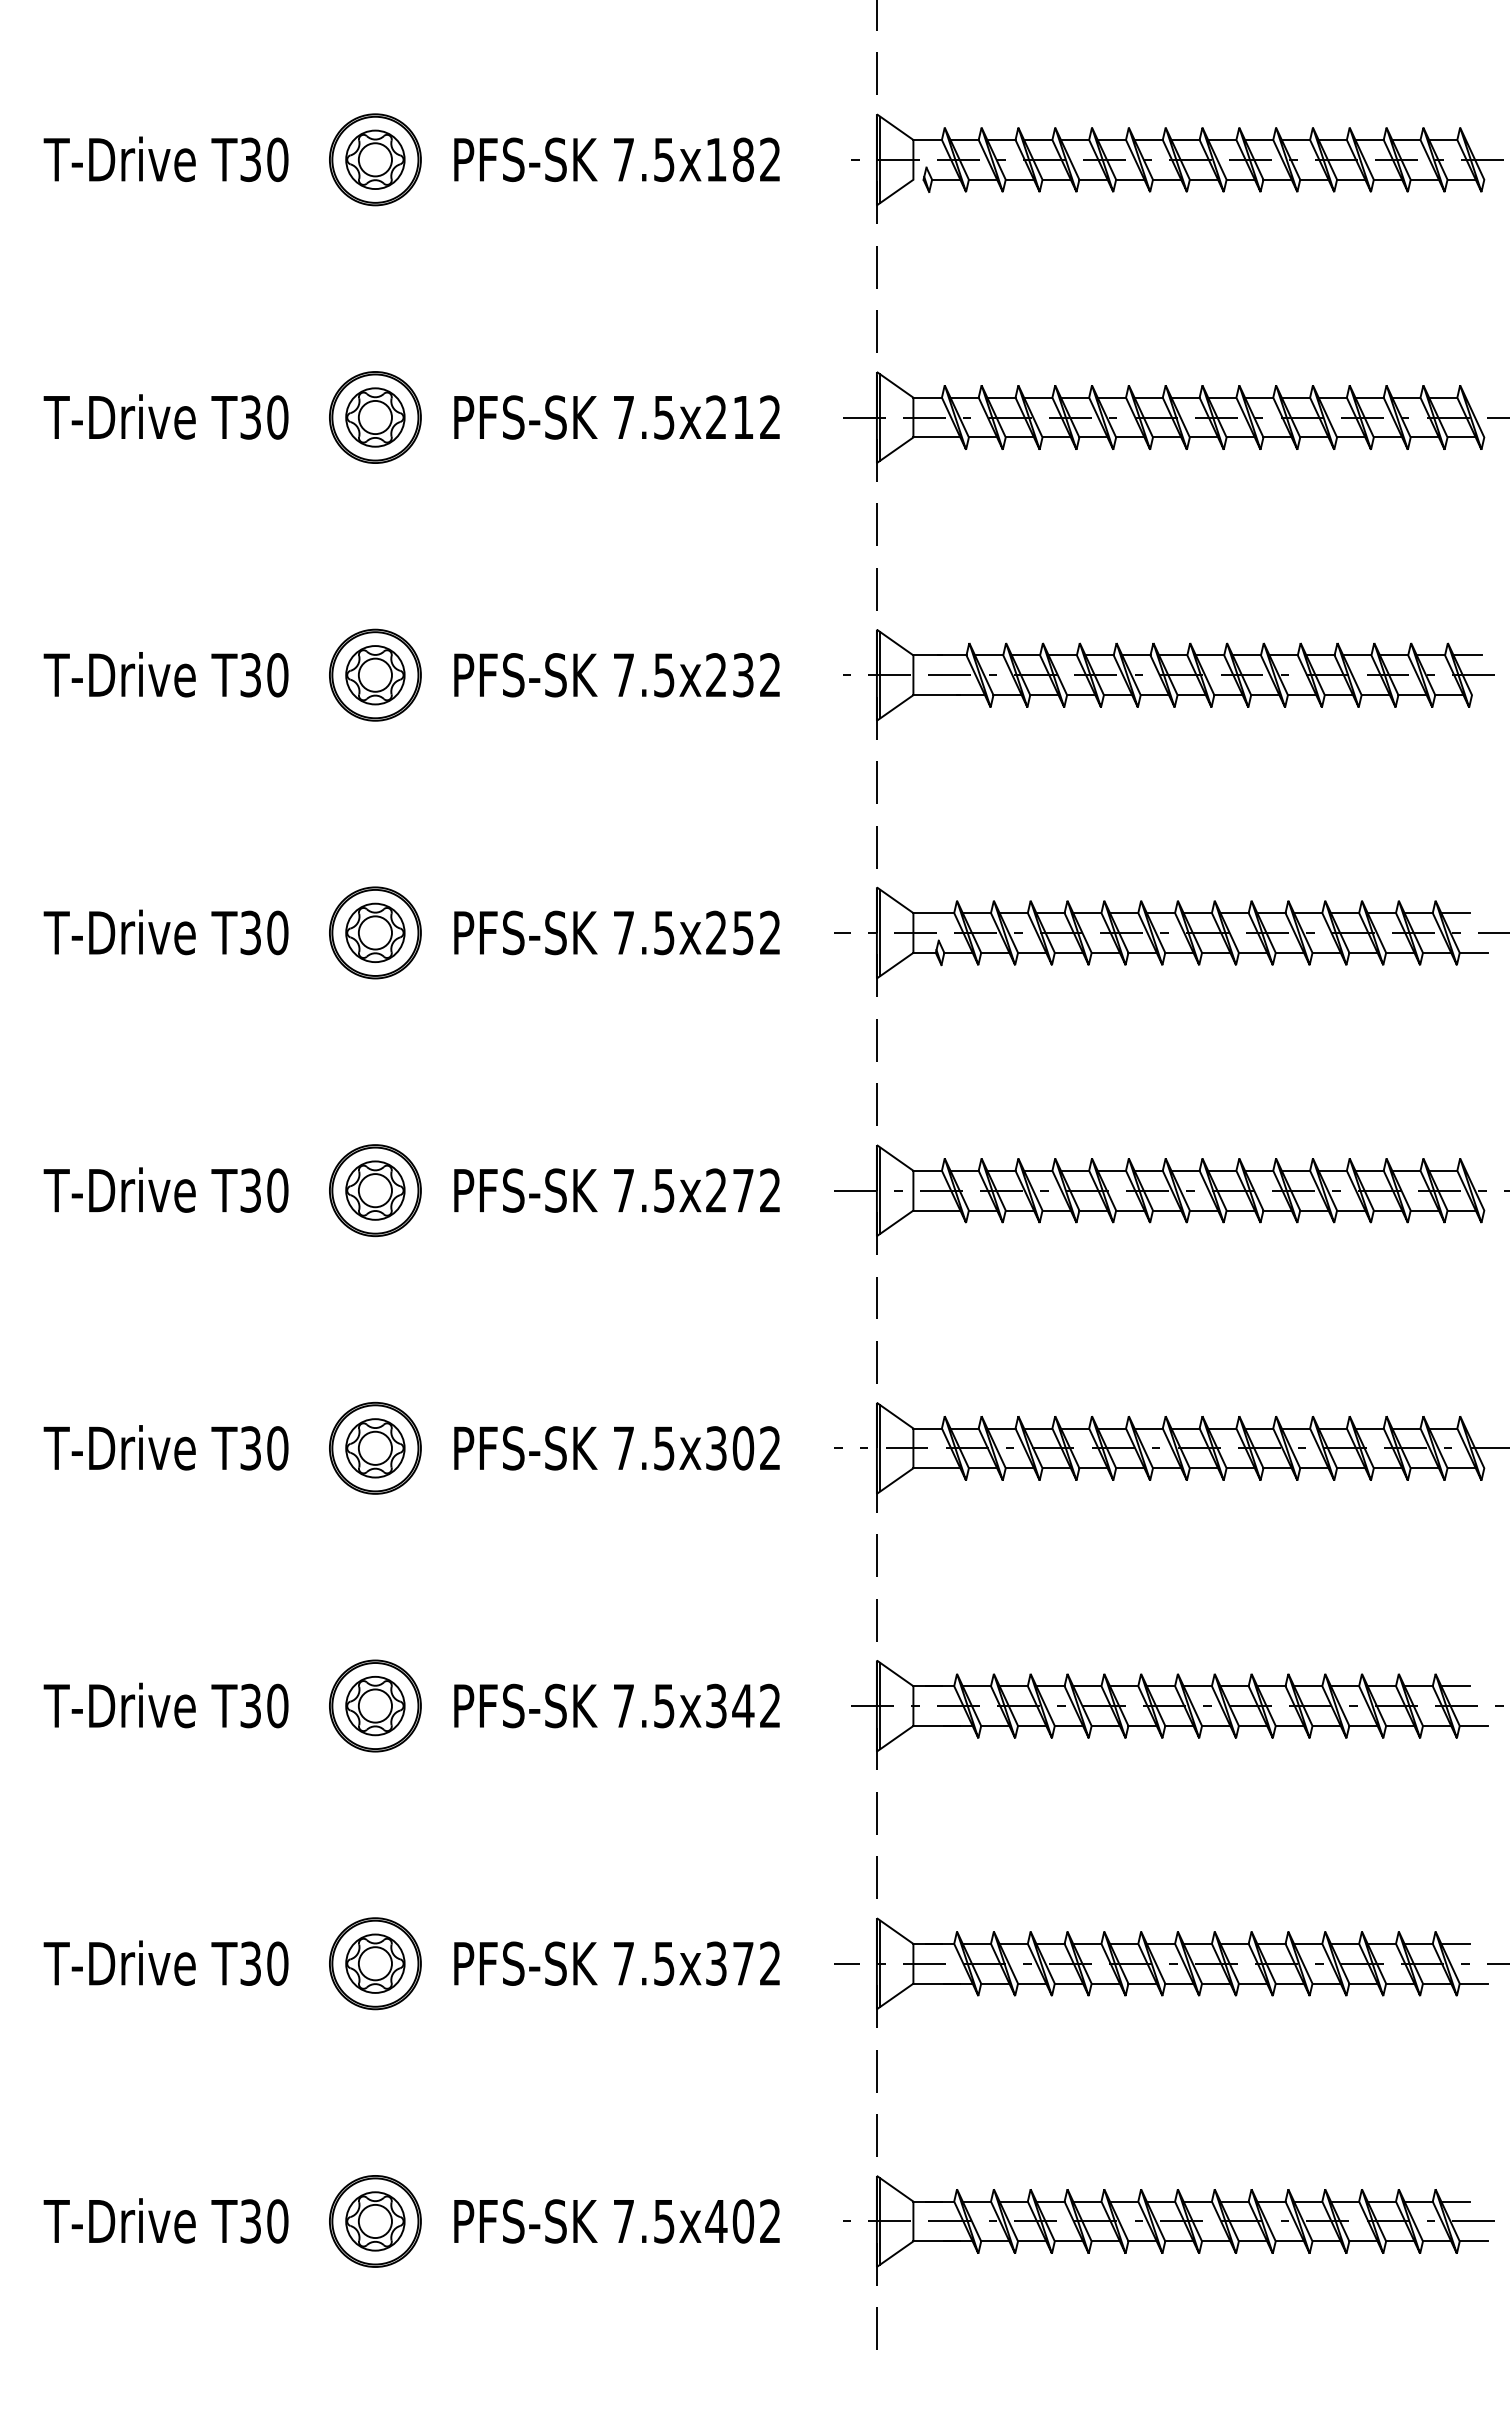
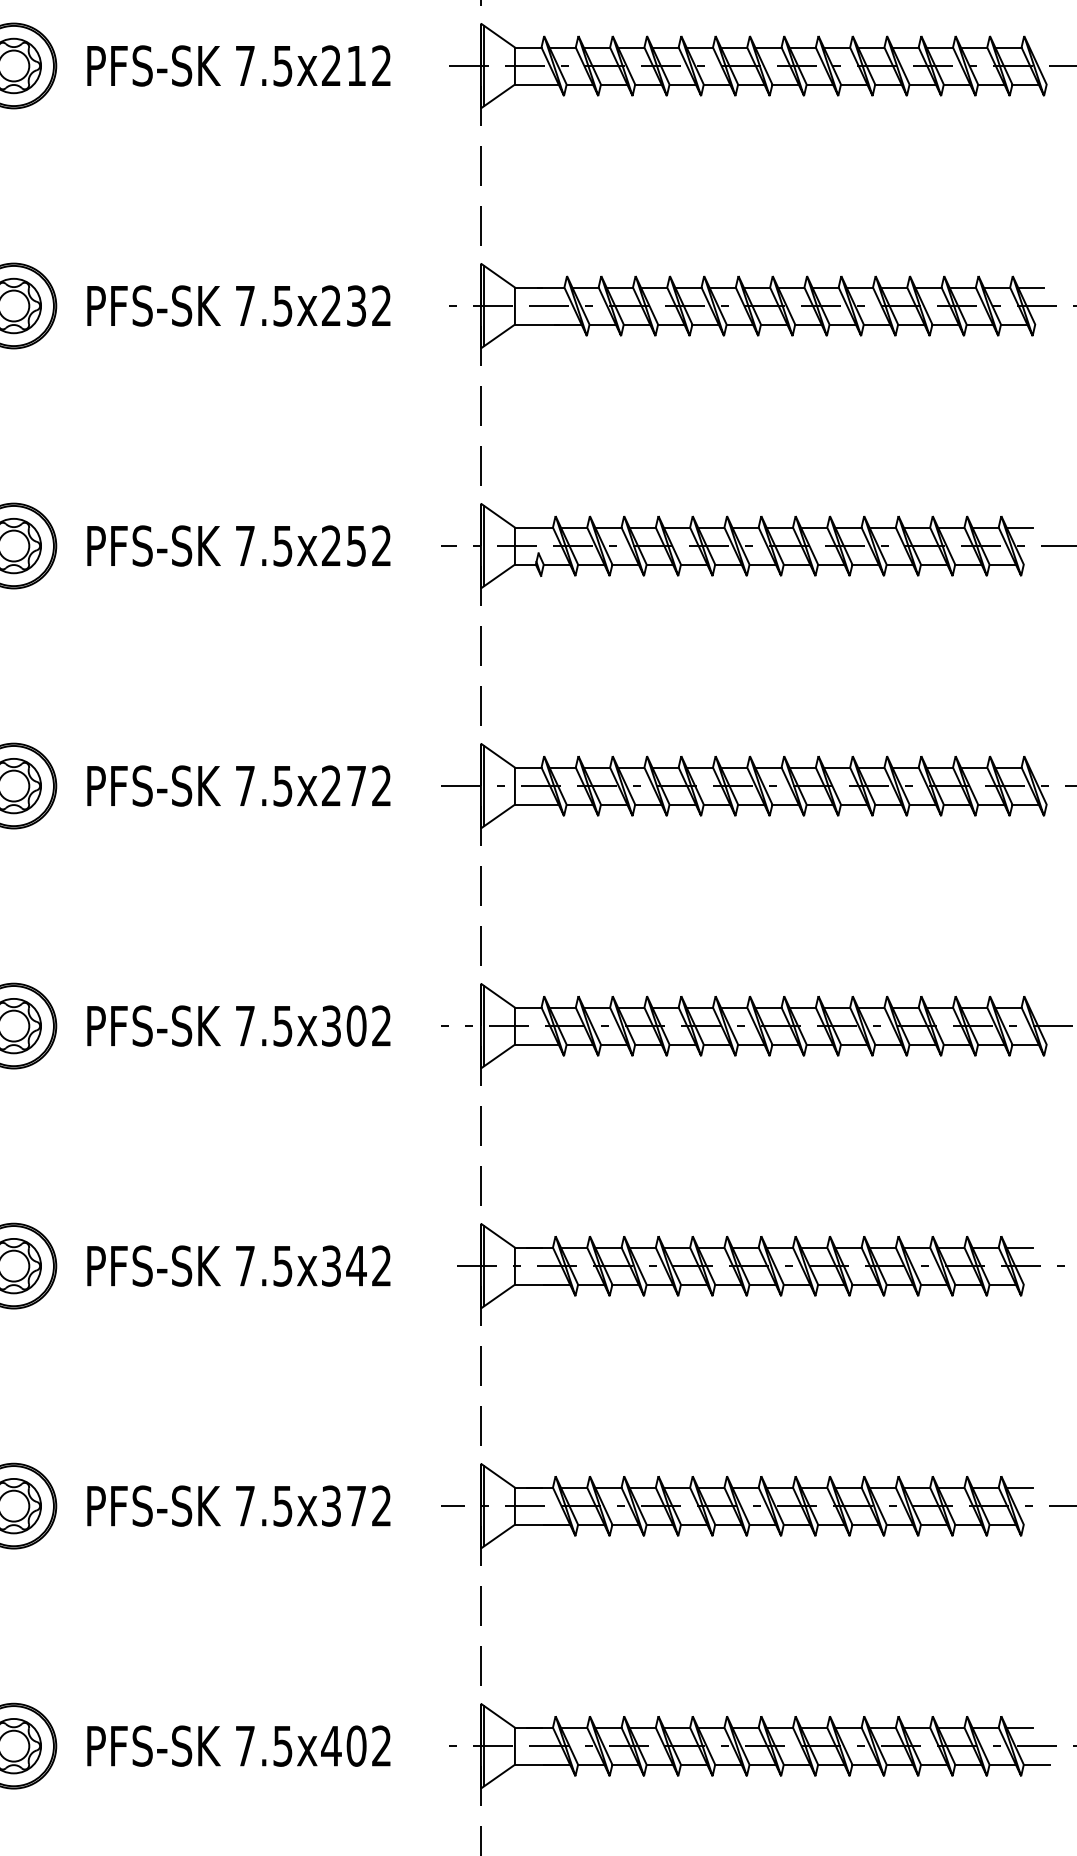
line: (1473, 952) -> (1036, 564), removed
line: (1473, 1725) -> (1036, 1284), removed
line: (1473, 1983) -> (1036, 1524), removed

